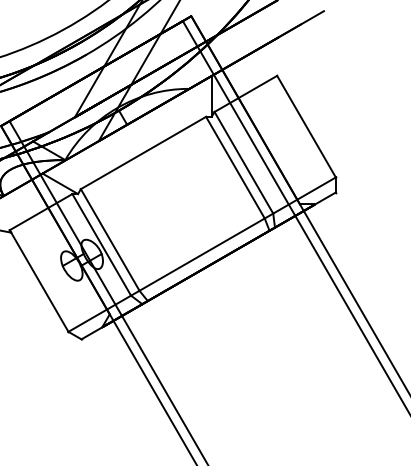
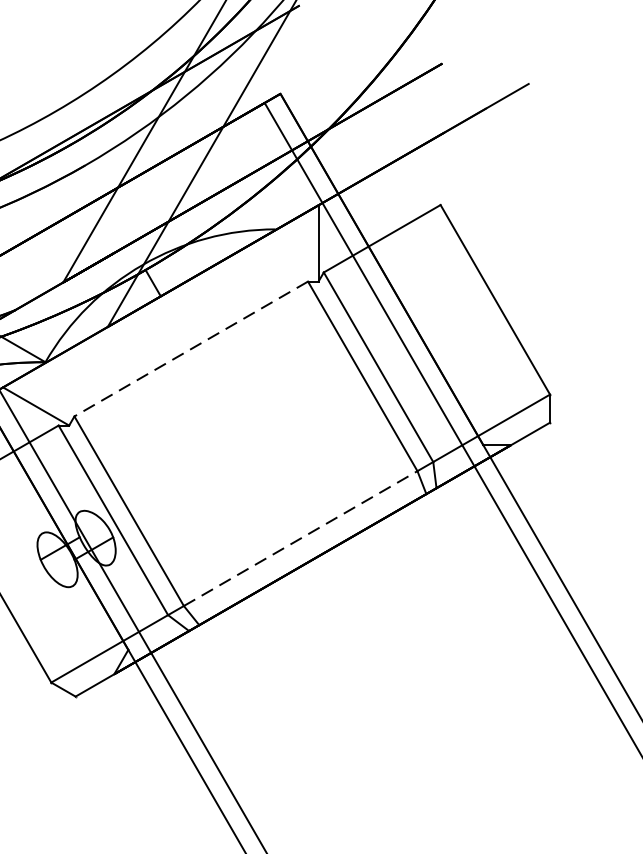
line: (143, 153) -> (191, 349), solid -> dashed
line: (202, 254) -> (301, 538), solid -> dashed

